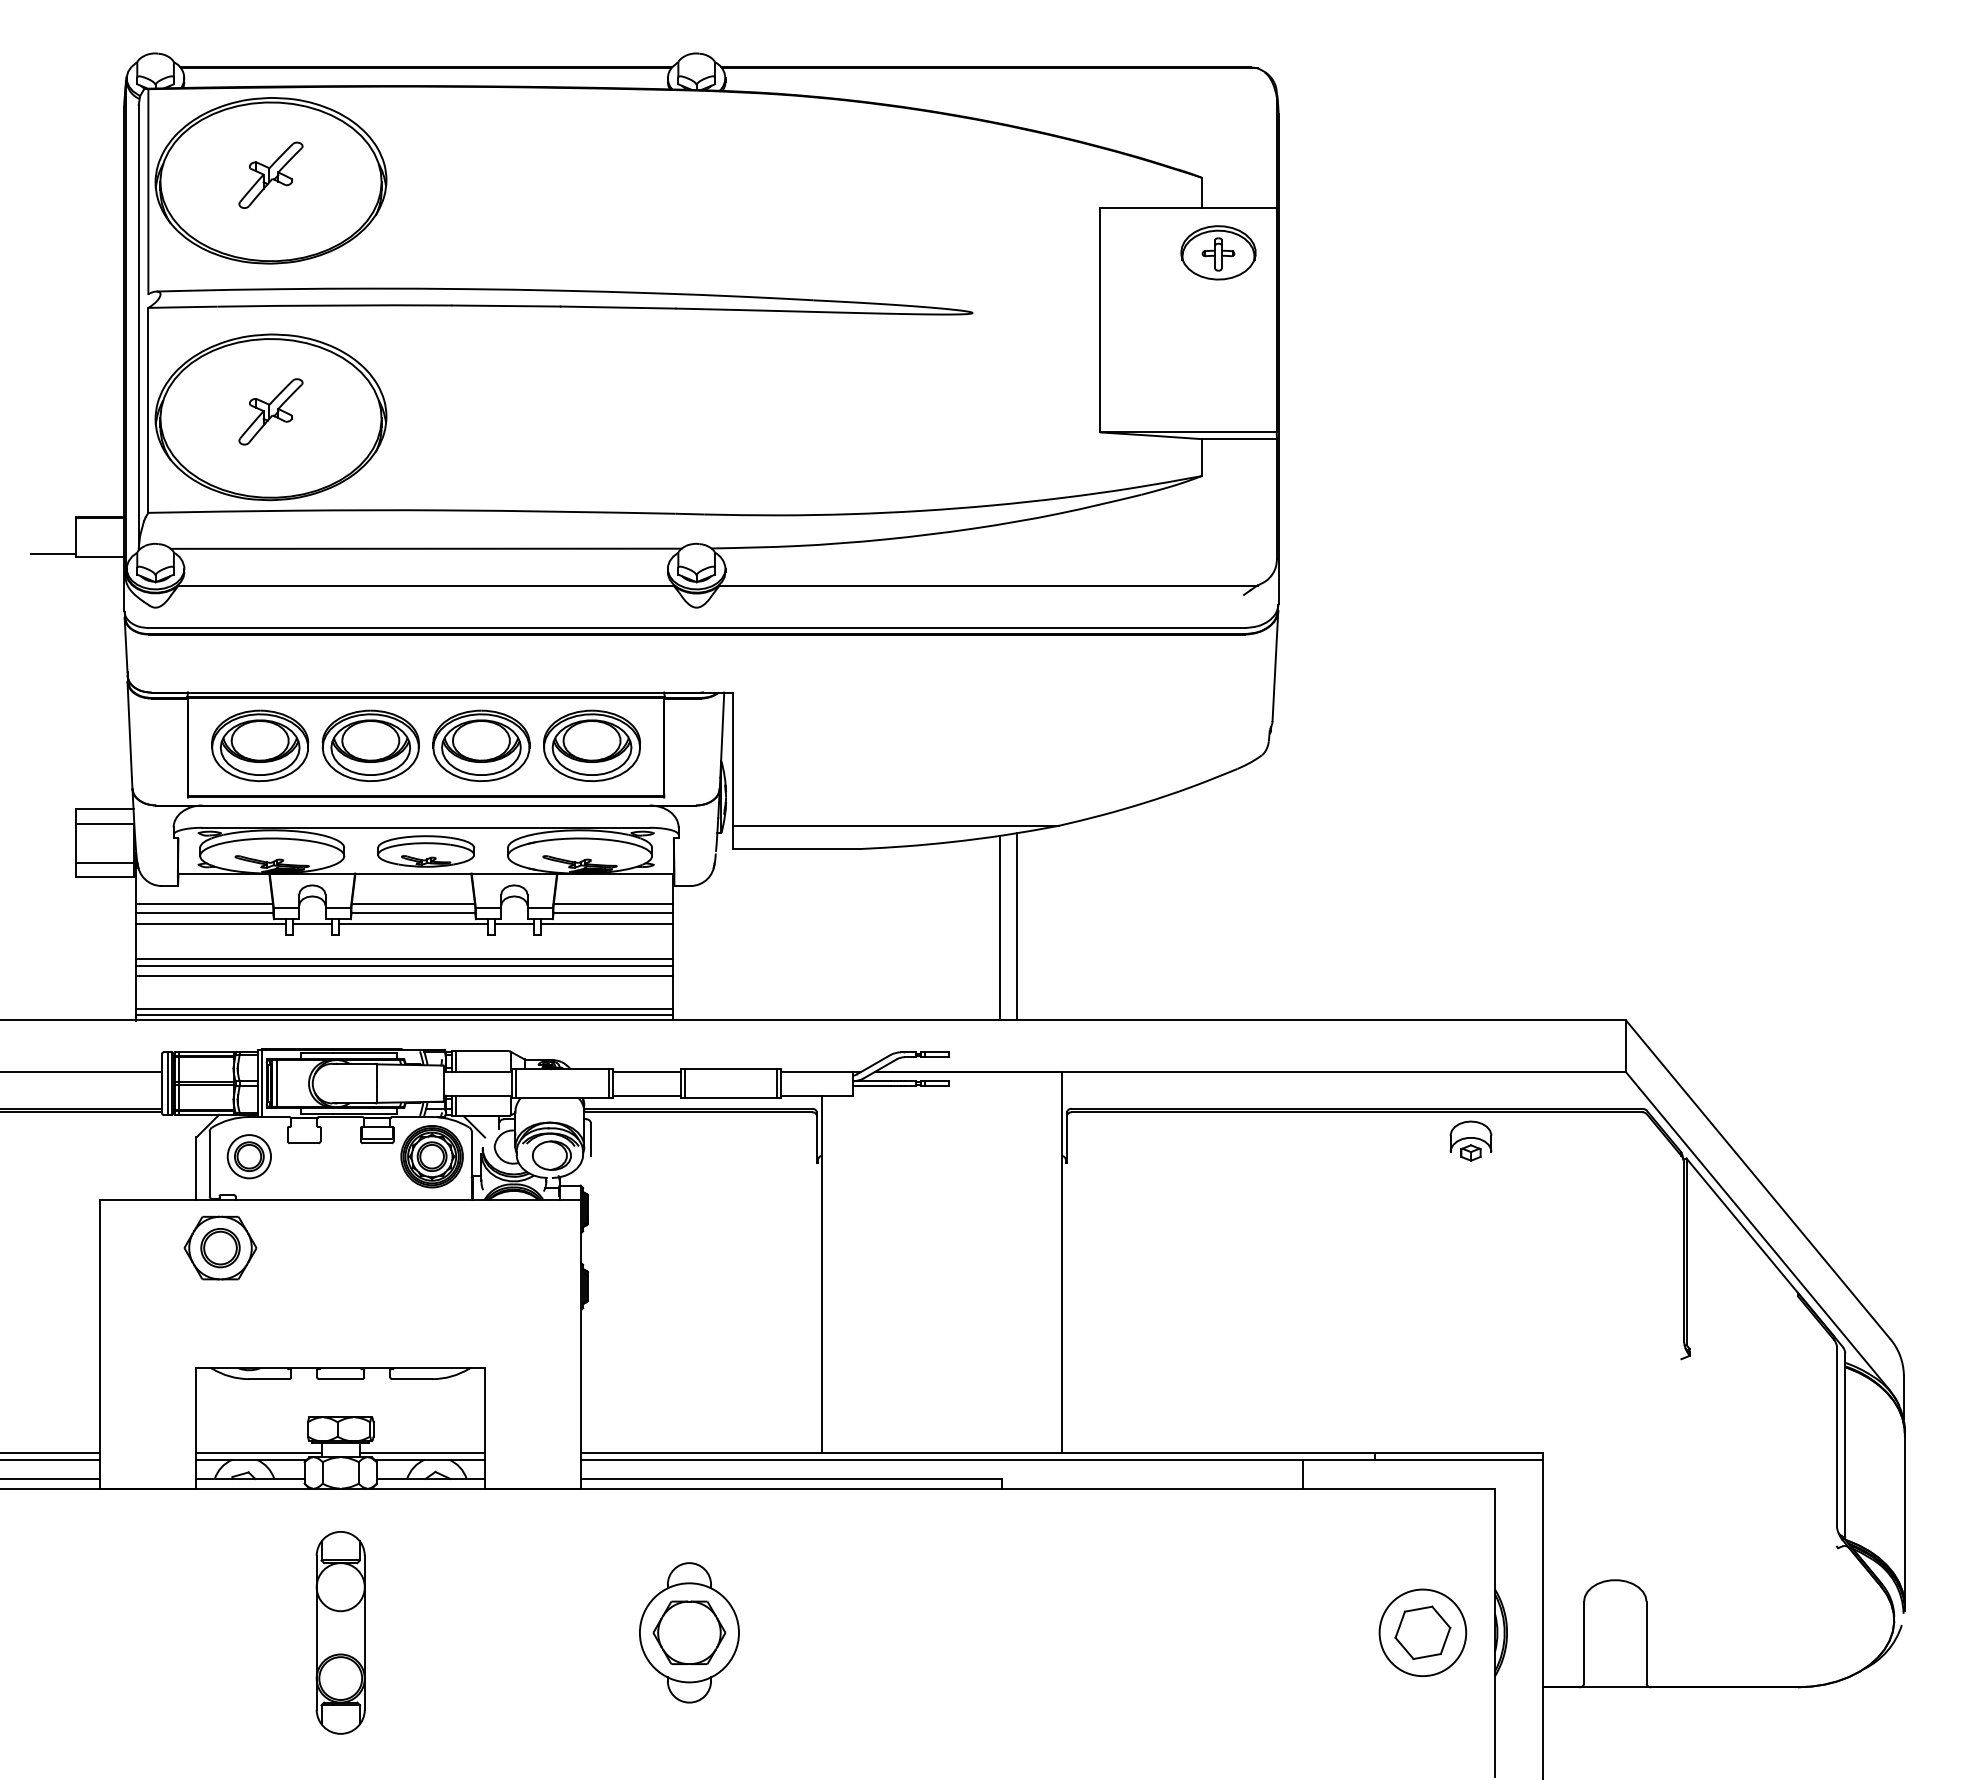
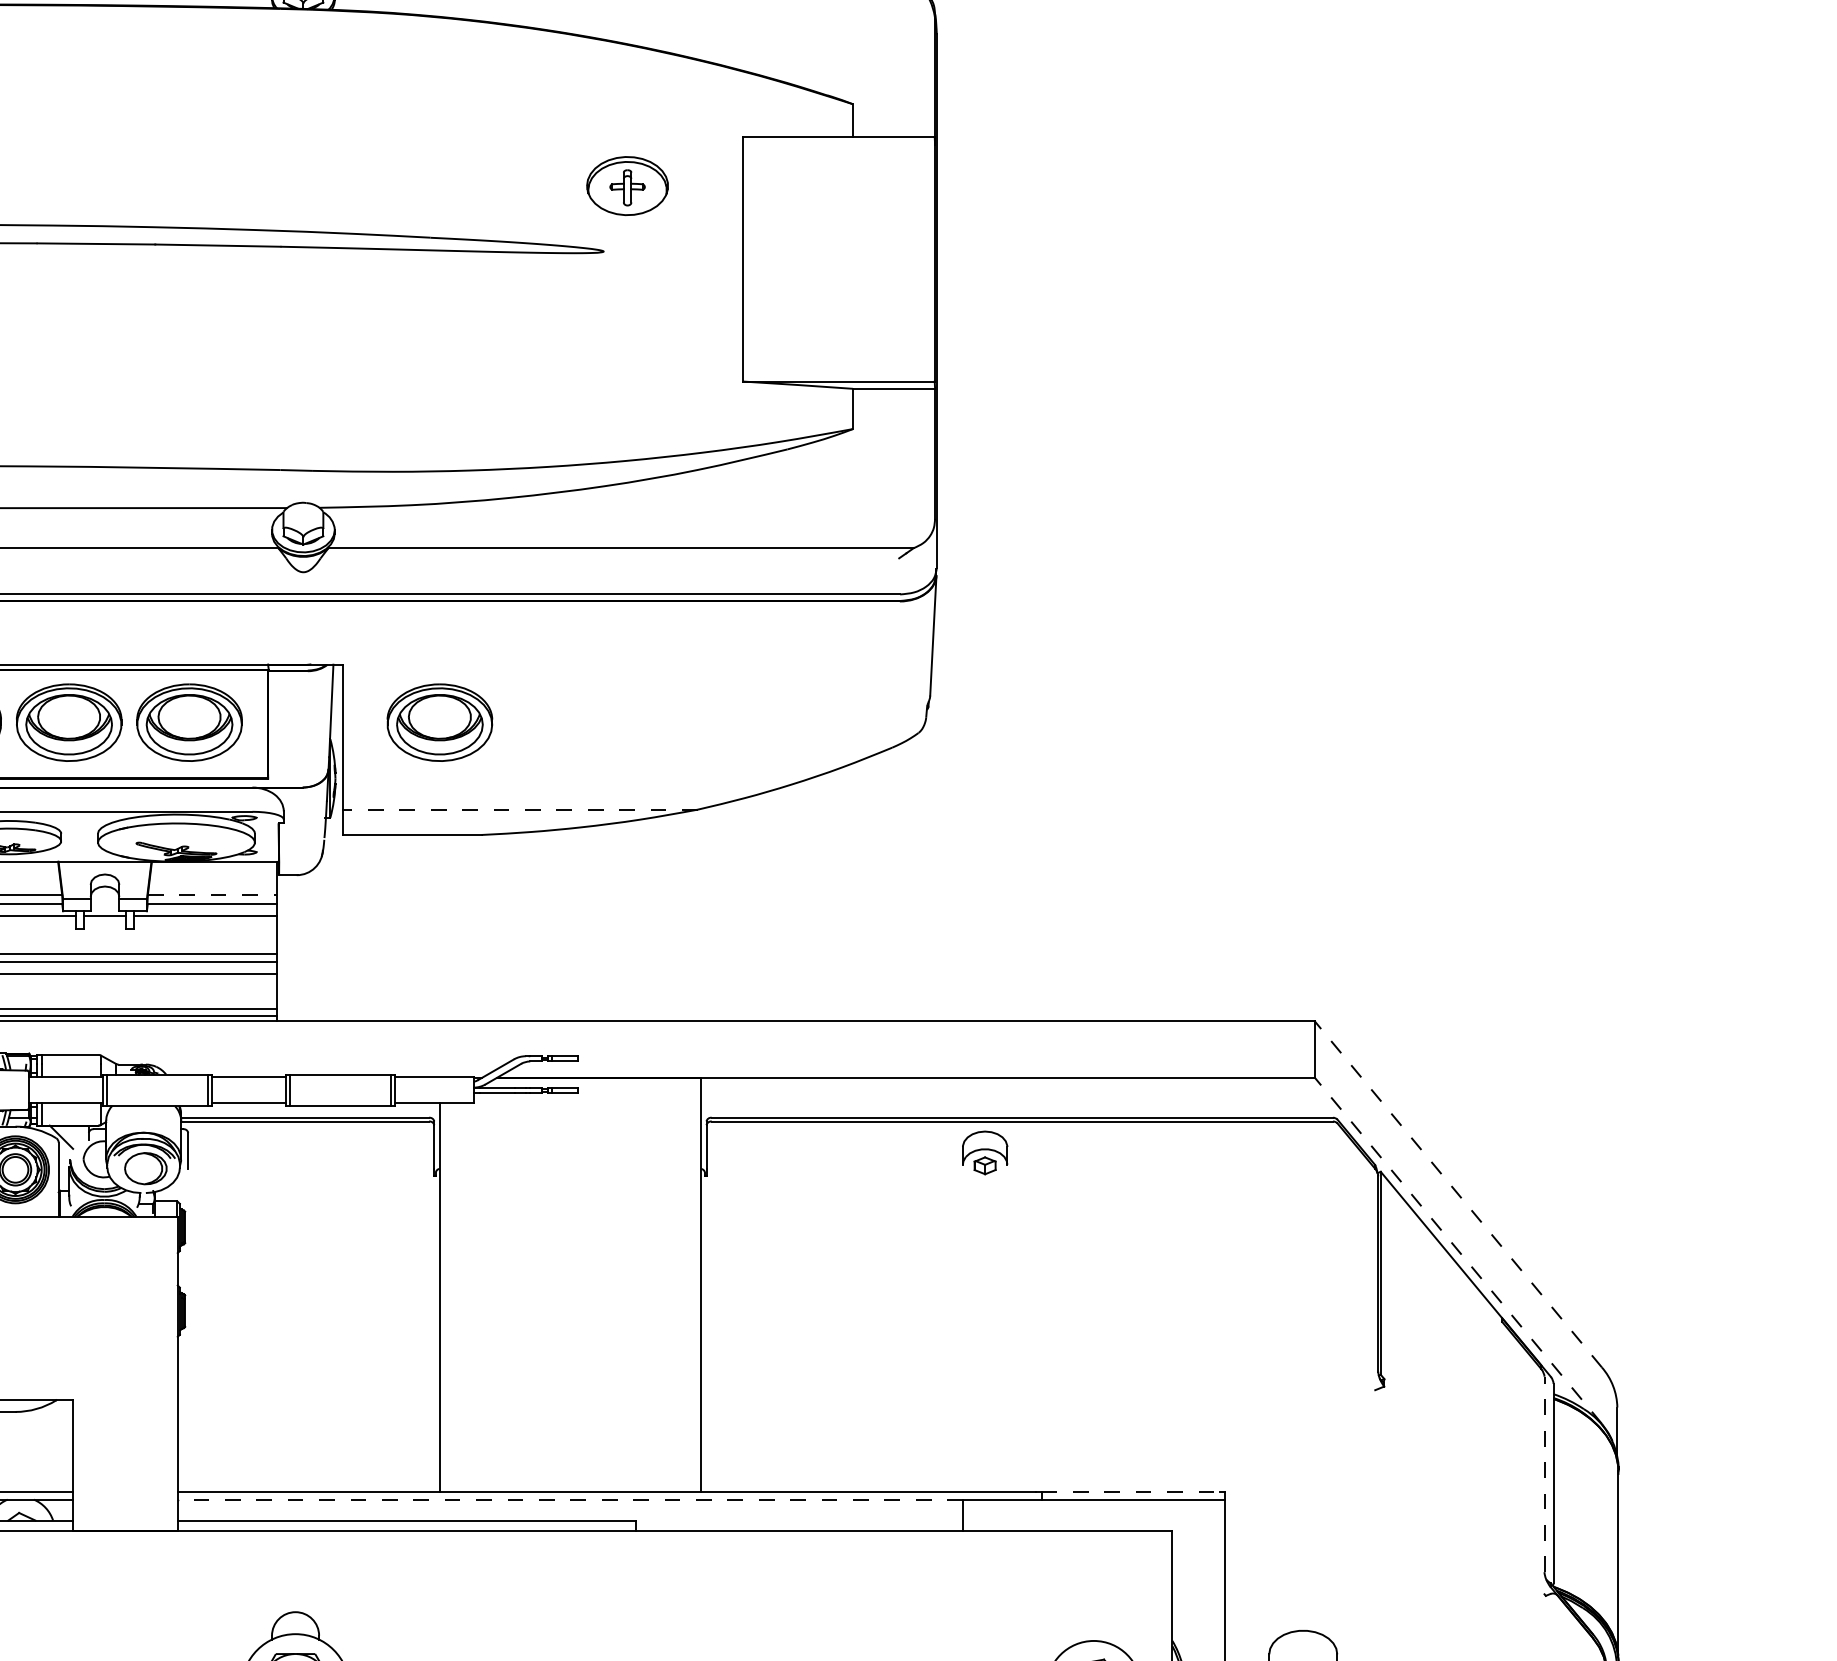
part: (1218, 252) -> (627, 185), moved
part: (821, 745) -> (439, 722), added
line: (895, 825) -> (519, 809), solid -> dashed
line: (613, 904) -> (212, 895), solid -> dashed
line: (1016, 926) -> (651, 919), removed
line: (1000, 927) -> (634, 920), removed
part: (1470, 1140) -> (984, 1152), moved
line: (1757, 1179) -> (1458, 1194), solid -> dashed
line: (1757, 1231) -> (1458, 1251), solid -> dashed
line: (1836, 1436) -> (1544, 1474), solid -> dashed
line: (1456, 1452) -> (1130, 1491), solid -> dashed
line: (941, 1459) -> (569, 1499), solid -> dashed

